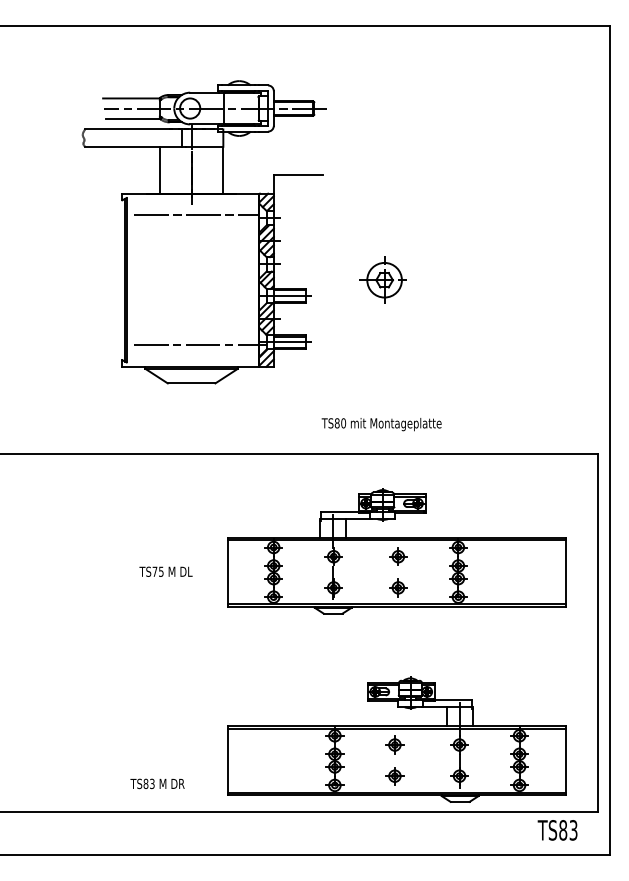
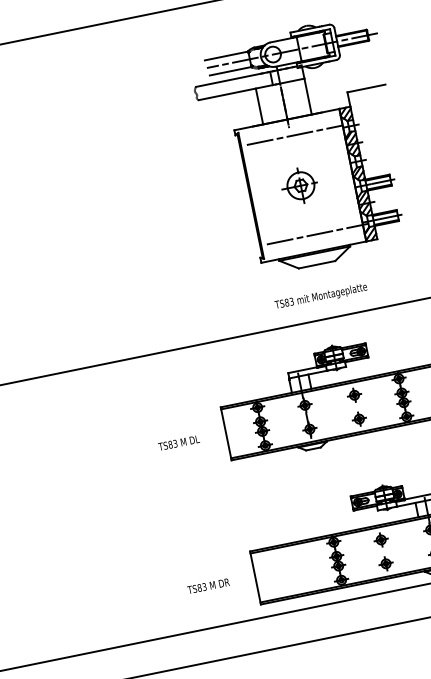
part: (203, 232) -> (302, 147), moved
text: (343, 423) -> (291, 301), TS80 -> TS83
text: (157, 571) -> (172, 444), TS75 -> TS83
text: (157, 783) -> (208, 585), moved

